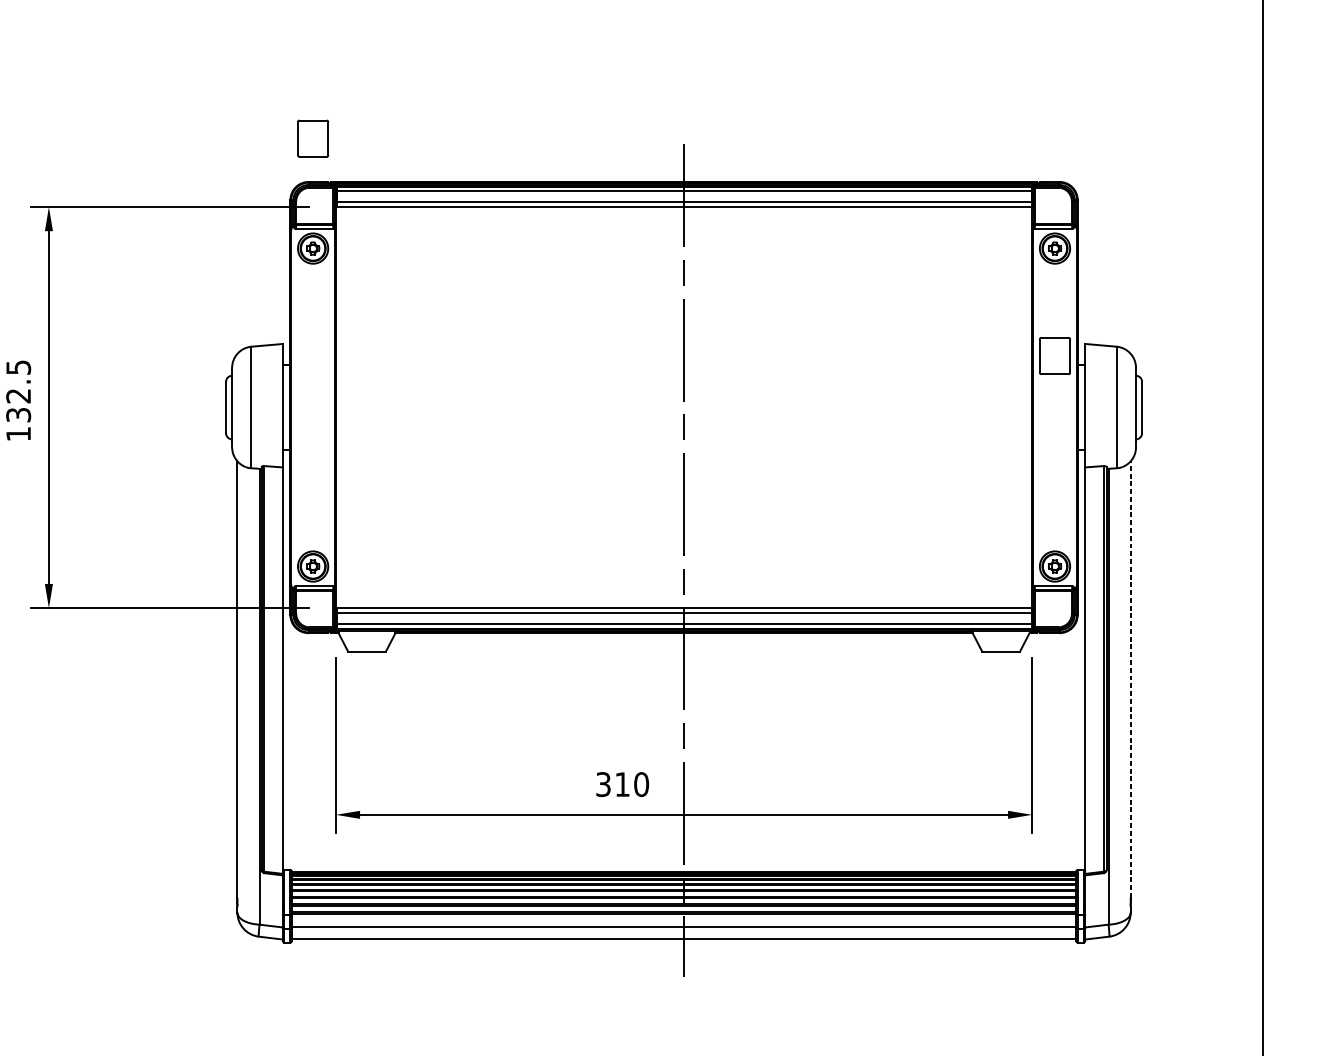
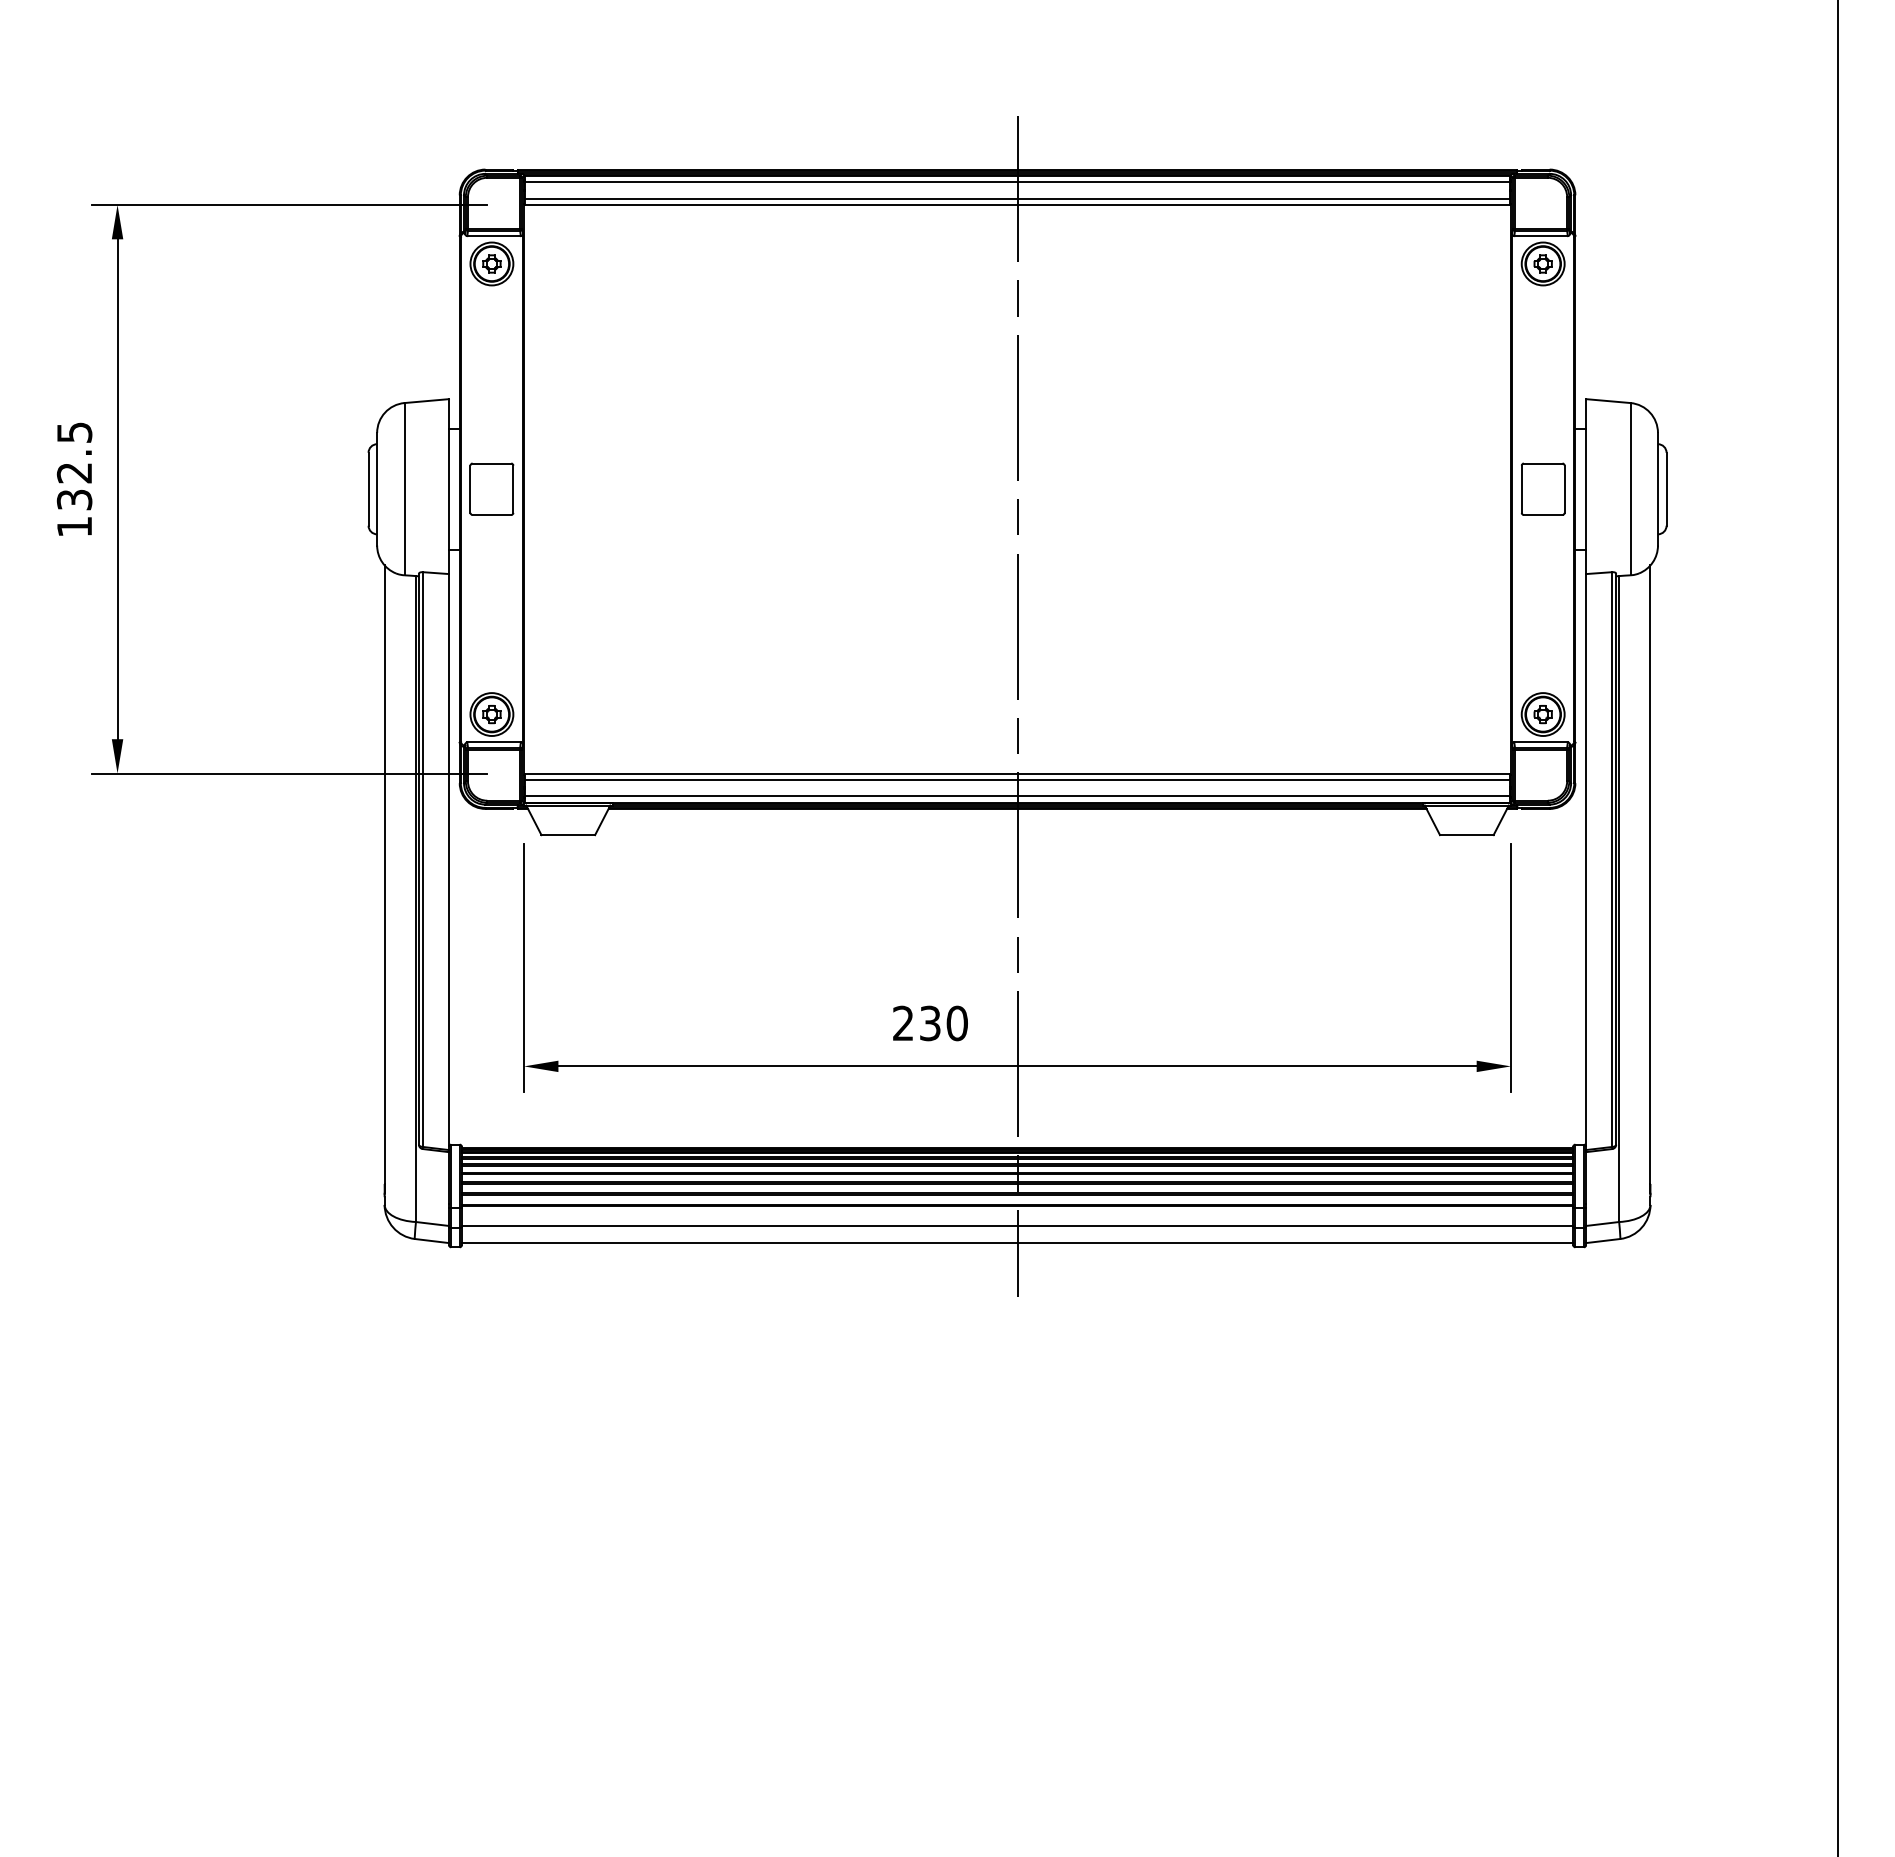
part: (312, 138) -> (491, 488), moved
part: (1054, 355) -> (1542, 488), moved
line: (1130, 679) -> (1650, 874), dashed -> solid
text: (612, 784) -> (916, 1023), 310 -> 230

